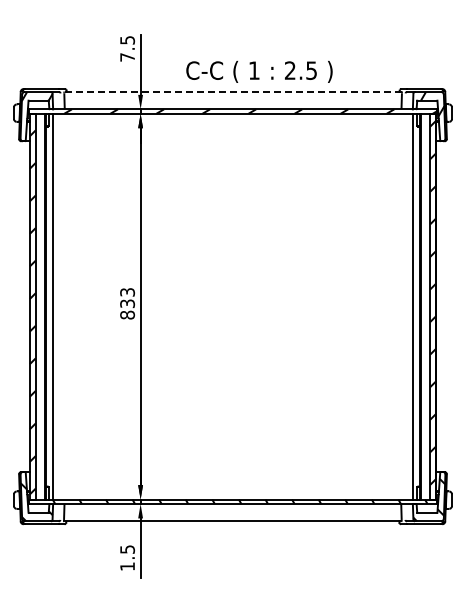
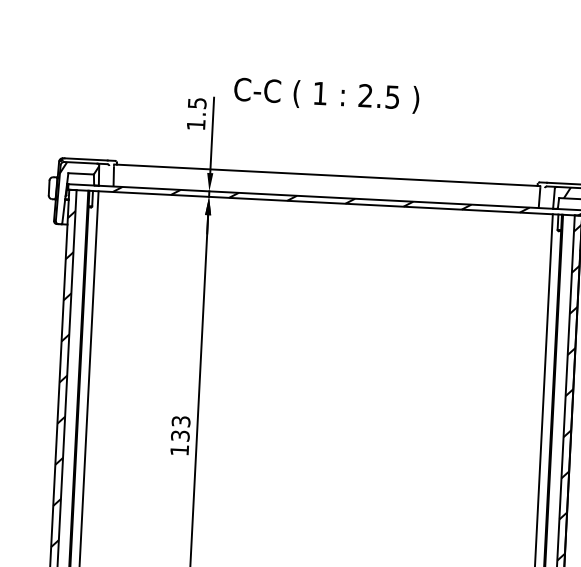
text: (127, 57) -> (196, 125), 7.5 -> 1.5
text: (259, 71) -> (326, 94), moved
line: (233, 91) -> (327, 174), dashed -> solid
text: (127, 314) -> (179, 449), 833 -> 133

